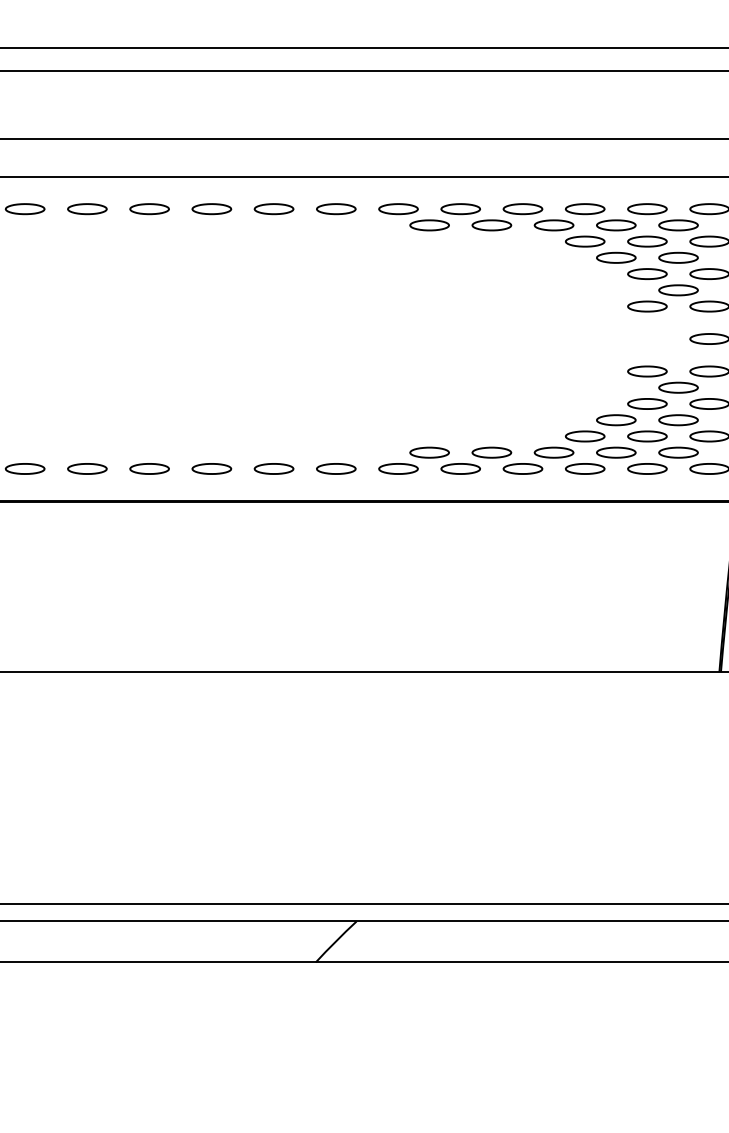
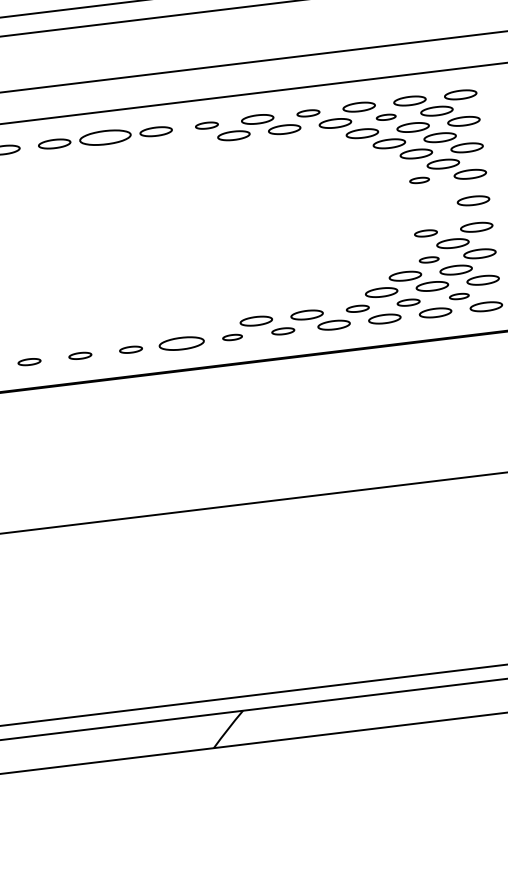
part: (273, 209) -> (105, 138), size x1.6
part: (398, 209) -> (206, 125), size x0.7
part: (522, 209) -> (308, 113), size x0.7
part: (616, 225) -> (386, 117), size x0.6
part: (647, 306) -> (419, 180), size x0.6
part: (647, 371) -> (426, 233), size x0.7
part: (647, 403) -> (429, 259), size x0.6
part: (553, 452) -> (357, 308), size x0.7
part: (616, 452) -> (408, 302), size x0.7
part: (678, 452) -> (459, 296), size x0.6
part: (149, 468) -> (29, 361), size x0.7
part: (211, 468) -> (79, 355), size x0.7
part: (273, 468) -> (130, 349), size x0.7
part: (336, 468) -> (181, 343), size x1.4
part: (398, 468) -> (232, 337), size x0.6
part: (460, 468) -> (283, 331), size x0.7

